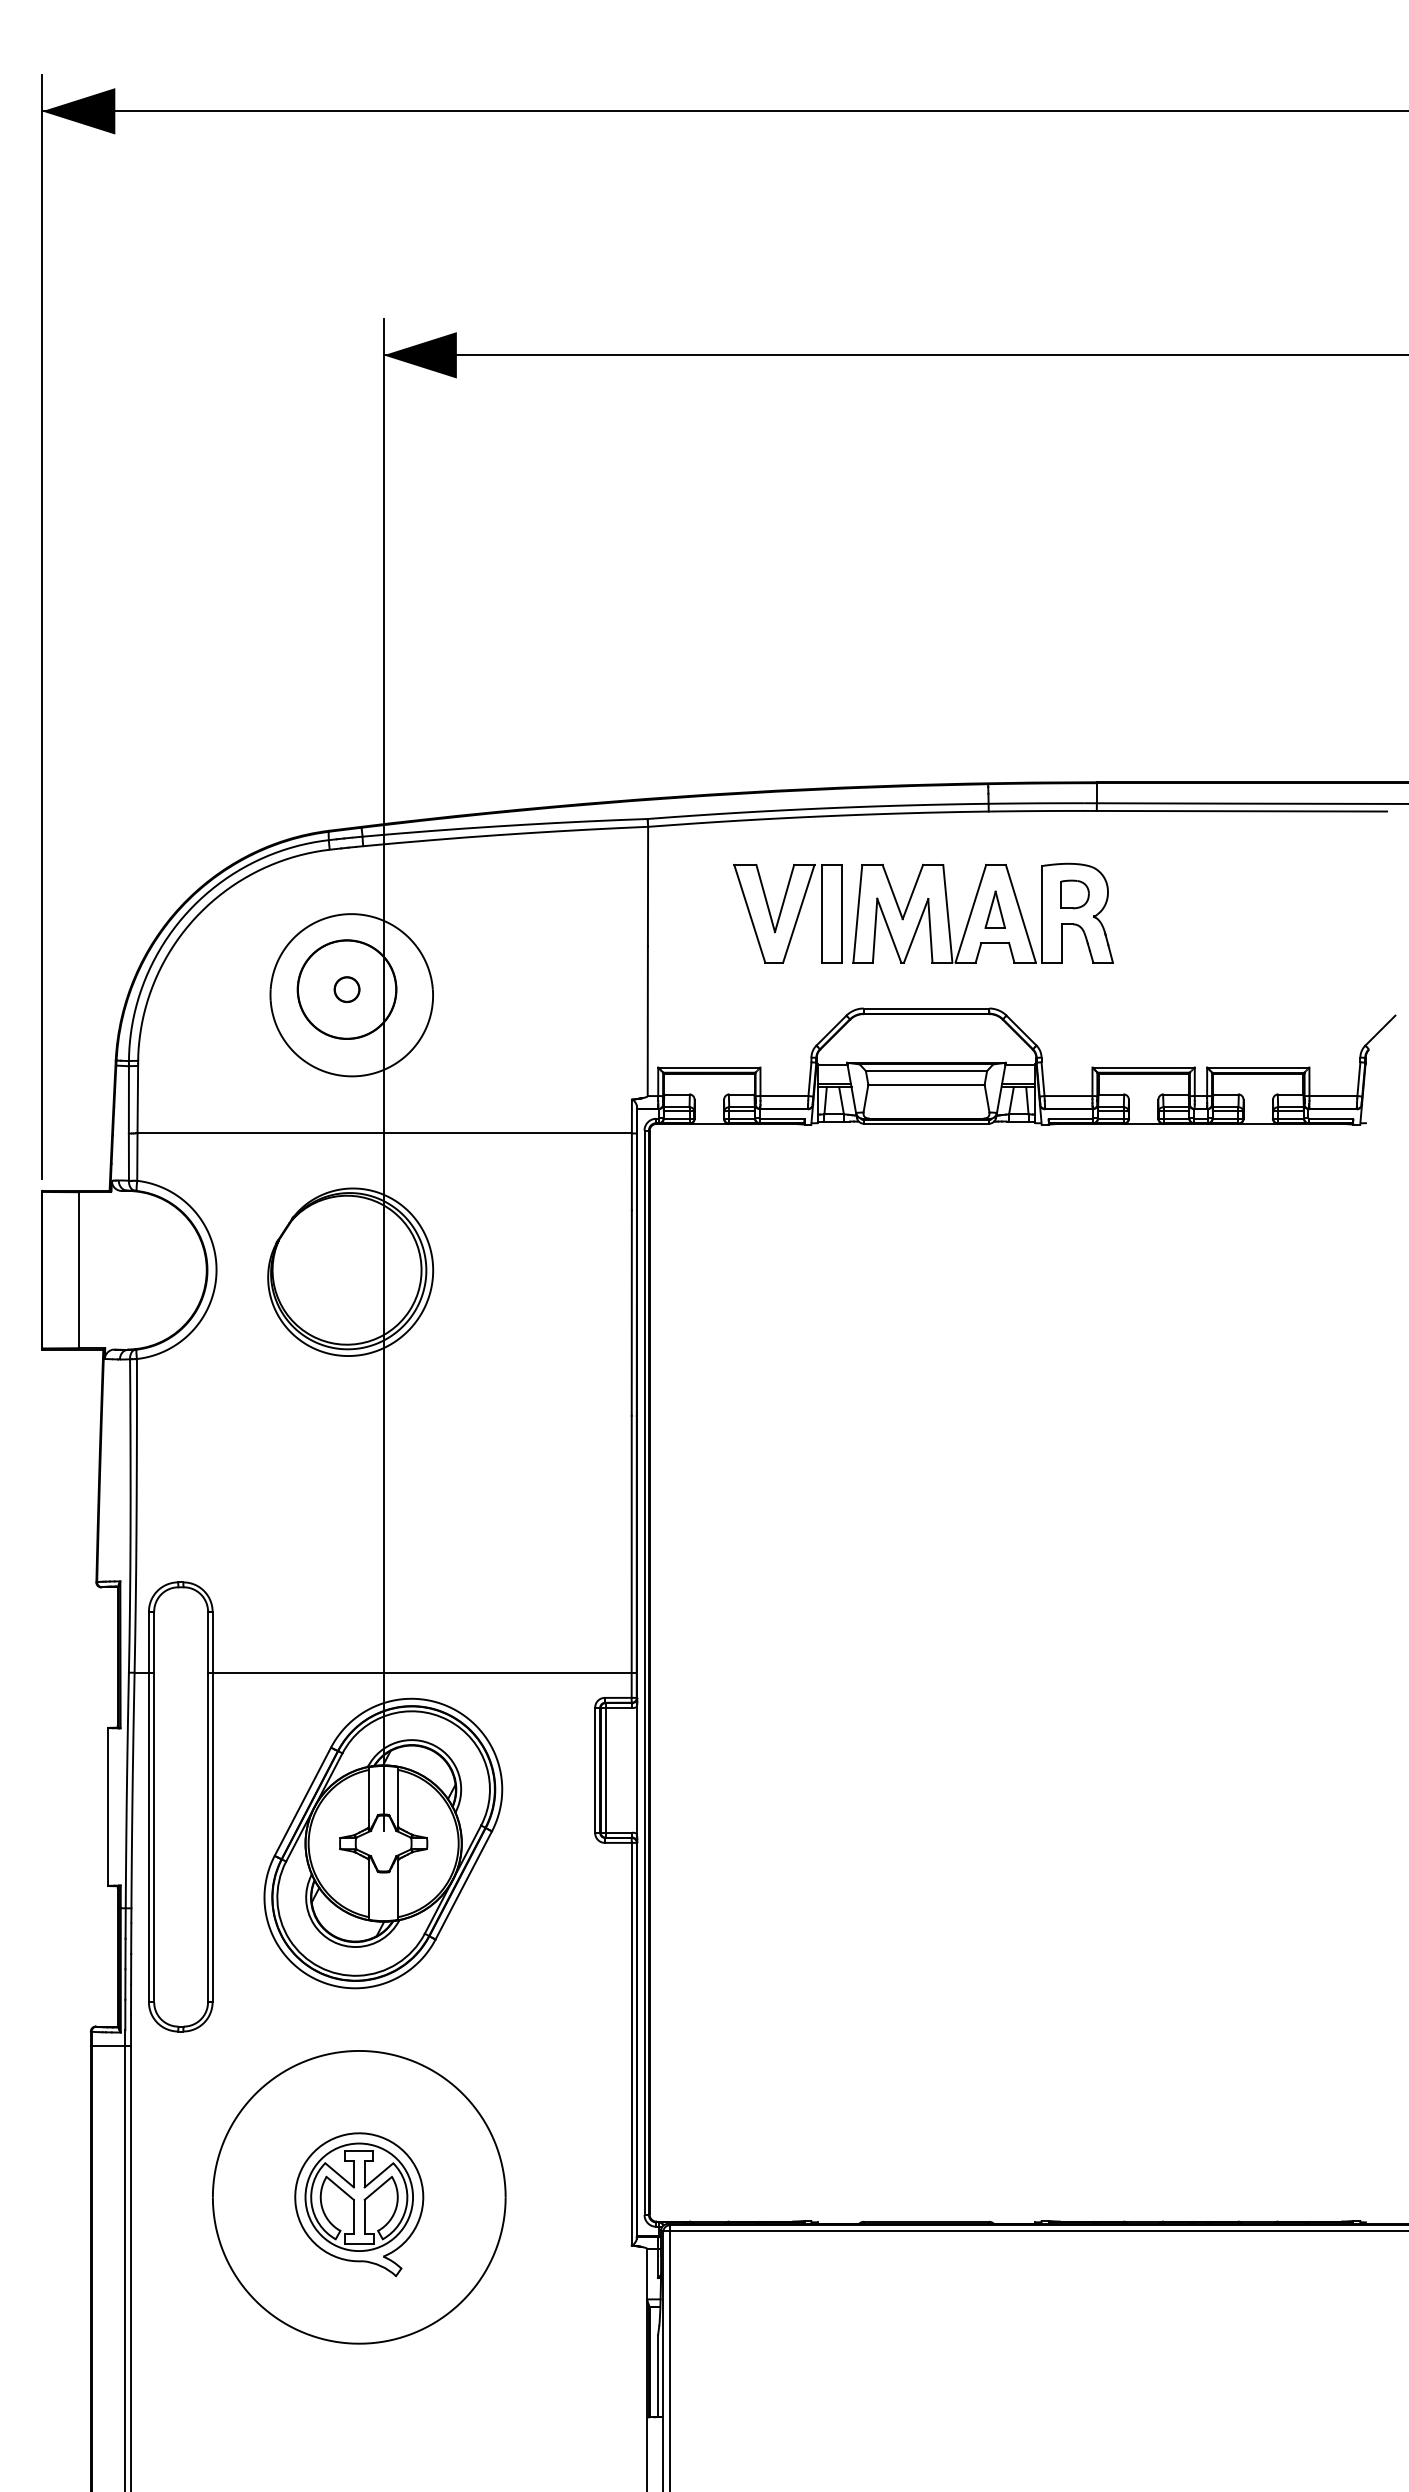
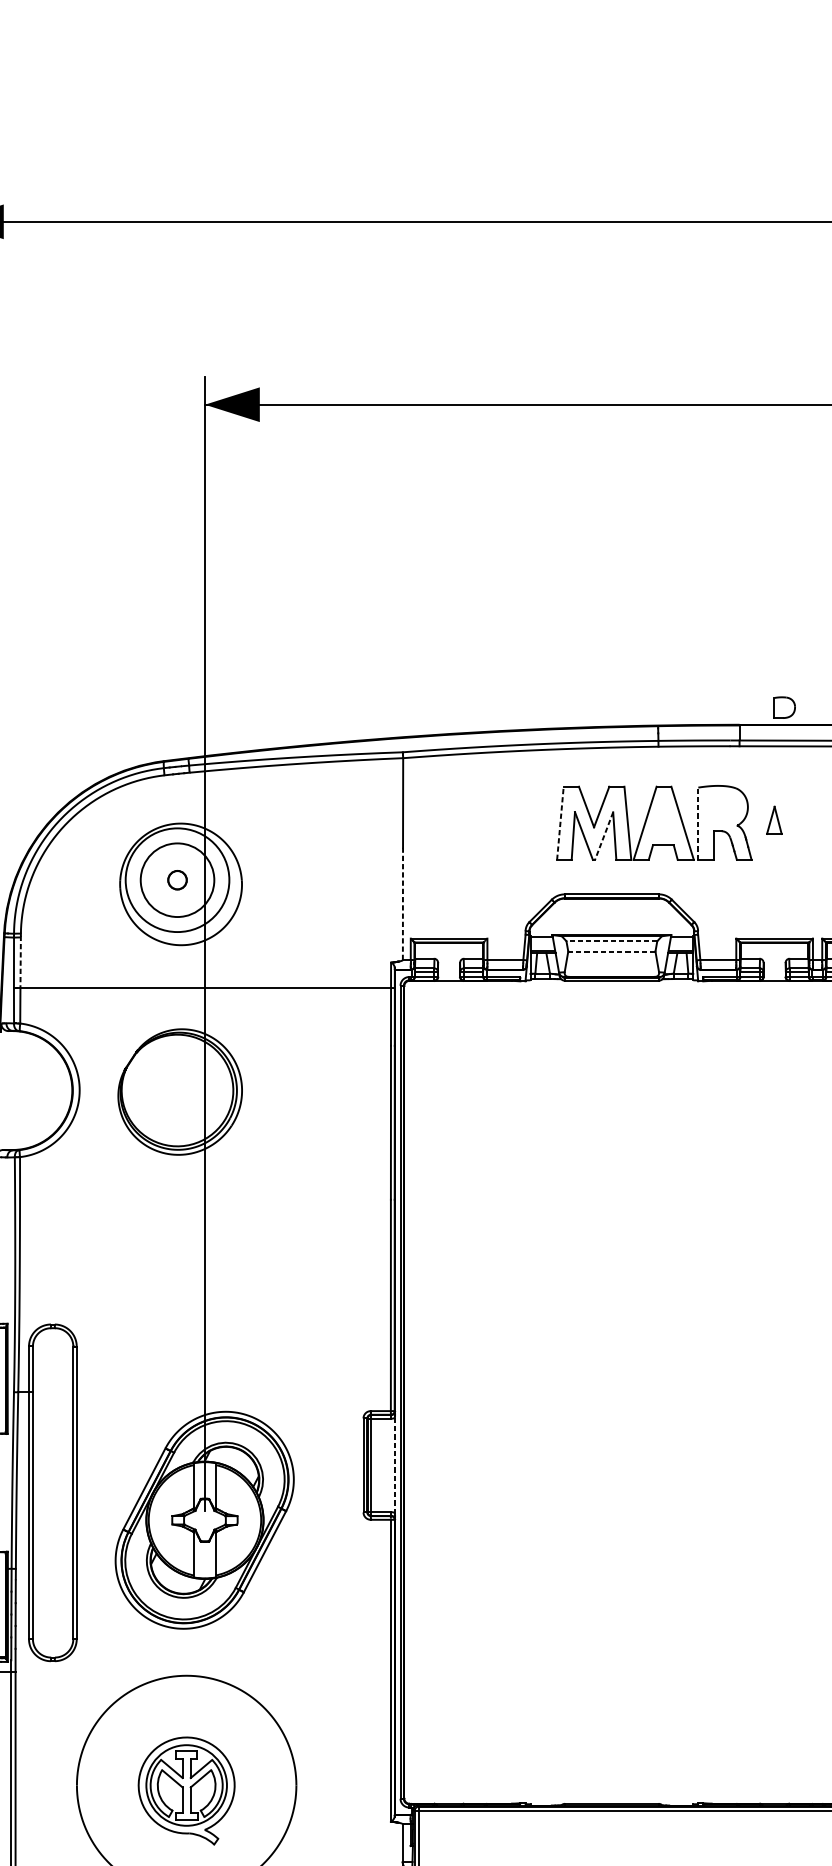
part: (1074, 894) -> (784, 707), moved
part: (994, 909) -> (773, 820), moved
part: (787, 913) -> (507, 823), removed
line: (857, 913) -> (560, 823), solid -> dashed
line: (1041, 913) -> (698, 823), solid -> dashed
line: (916, 930) -> (604, 835), solid -> dashed
circle: (346, 989) -> (177, 880), size x1.4
line: (647, 1021) -> (402, 904), solid -> dashed
line: (926, 1071) -> (611, 941), solid -> dashed
line: (926, 1084) -> (611, 951), solid -> dashed
line: (137, 1098) -> (20, 961), solid -> dashed
line: (422, 1672) -> (234, 1392), removed
line: (637, 1770) -> (395, 1465), solid -> dashed

